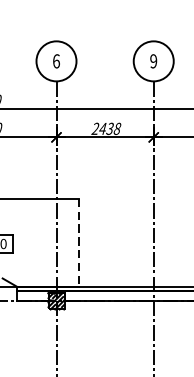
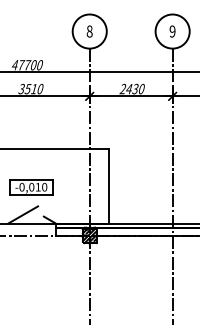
text: (56, 61) -> (89, 31), 6 -> 8
text: (117, 128) -> (141, 88), 2438 -> 2430
line: (78, 243) -> (108, 186), dashed -> solid

